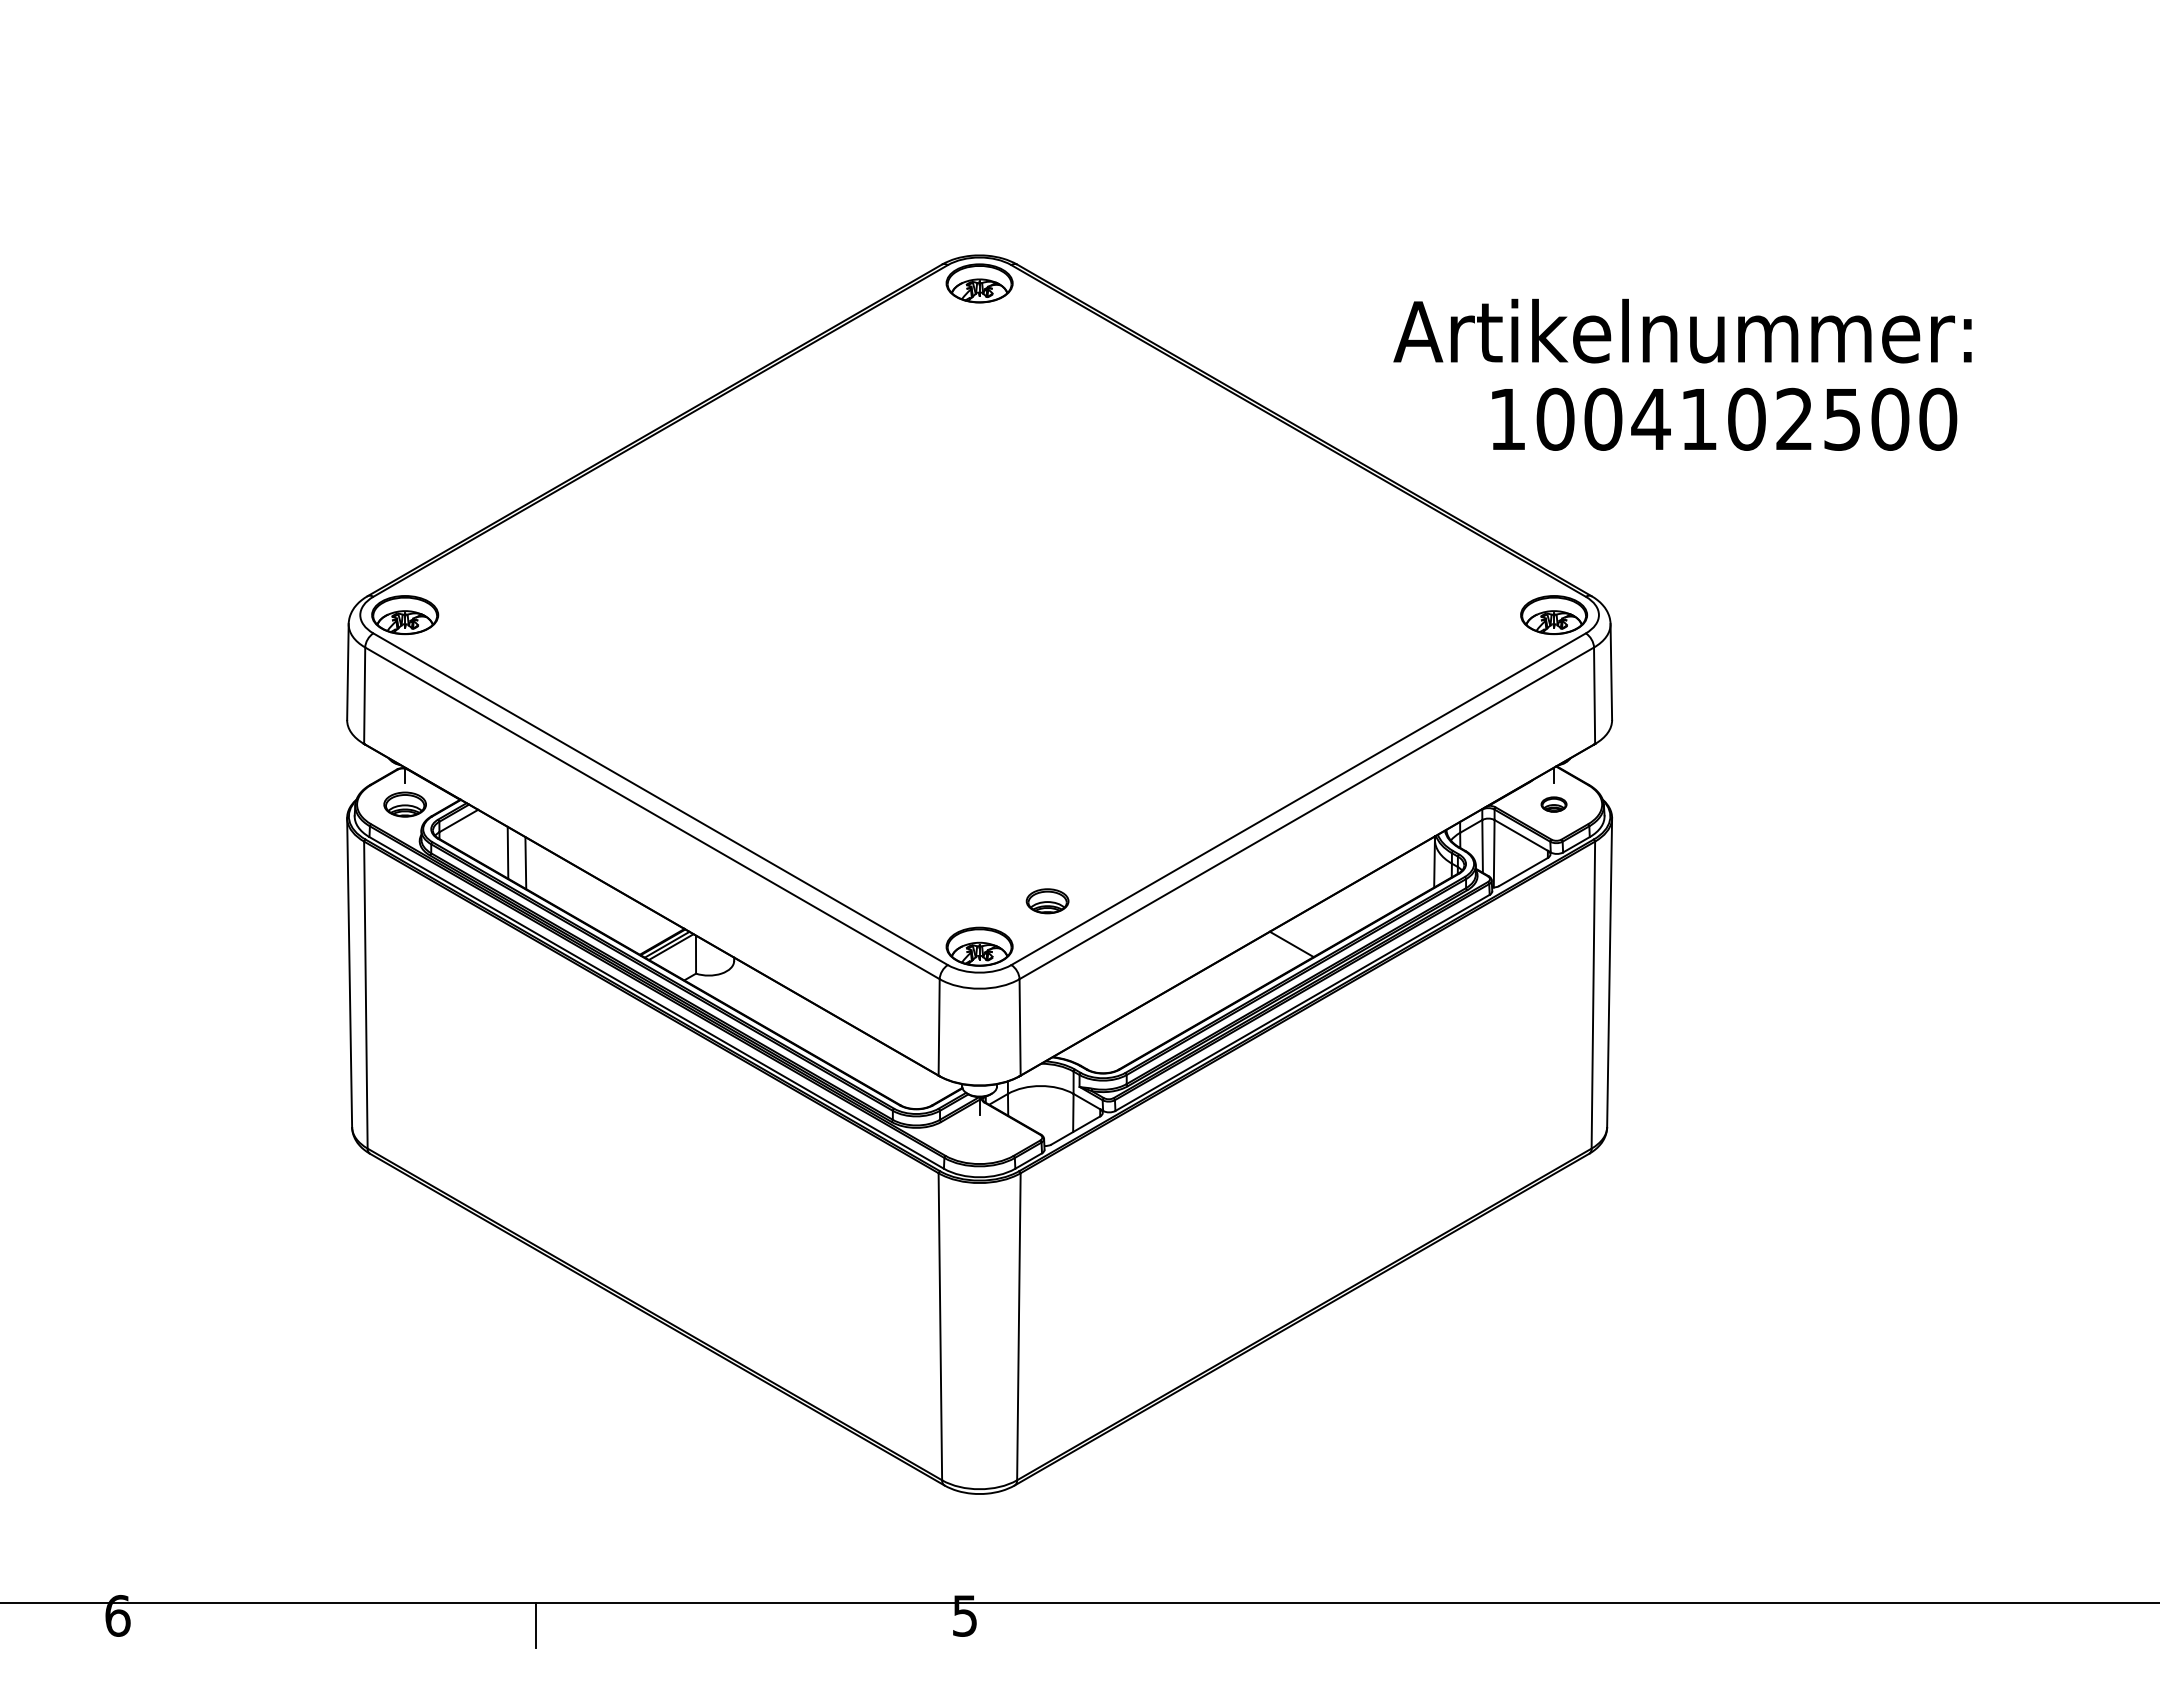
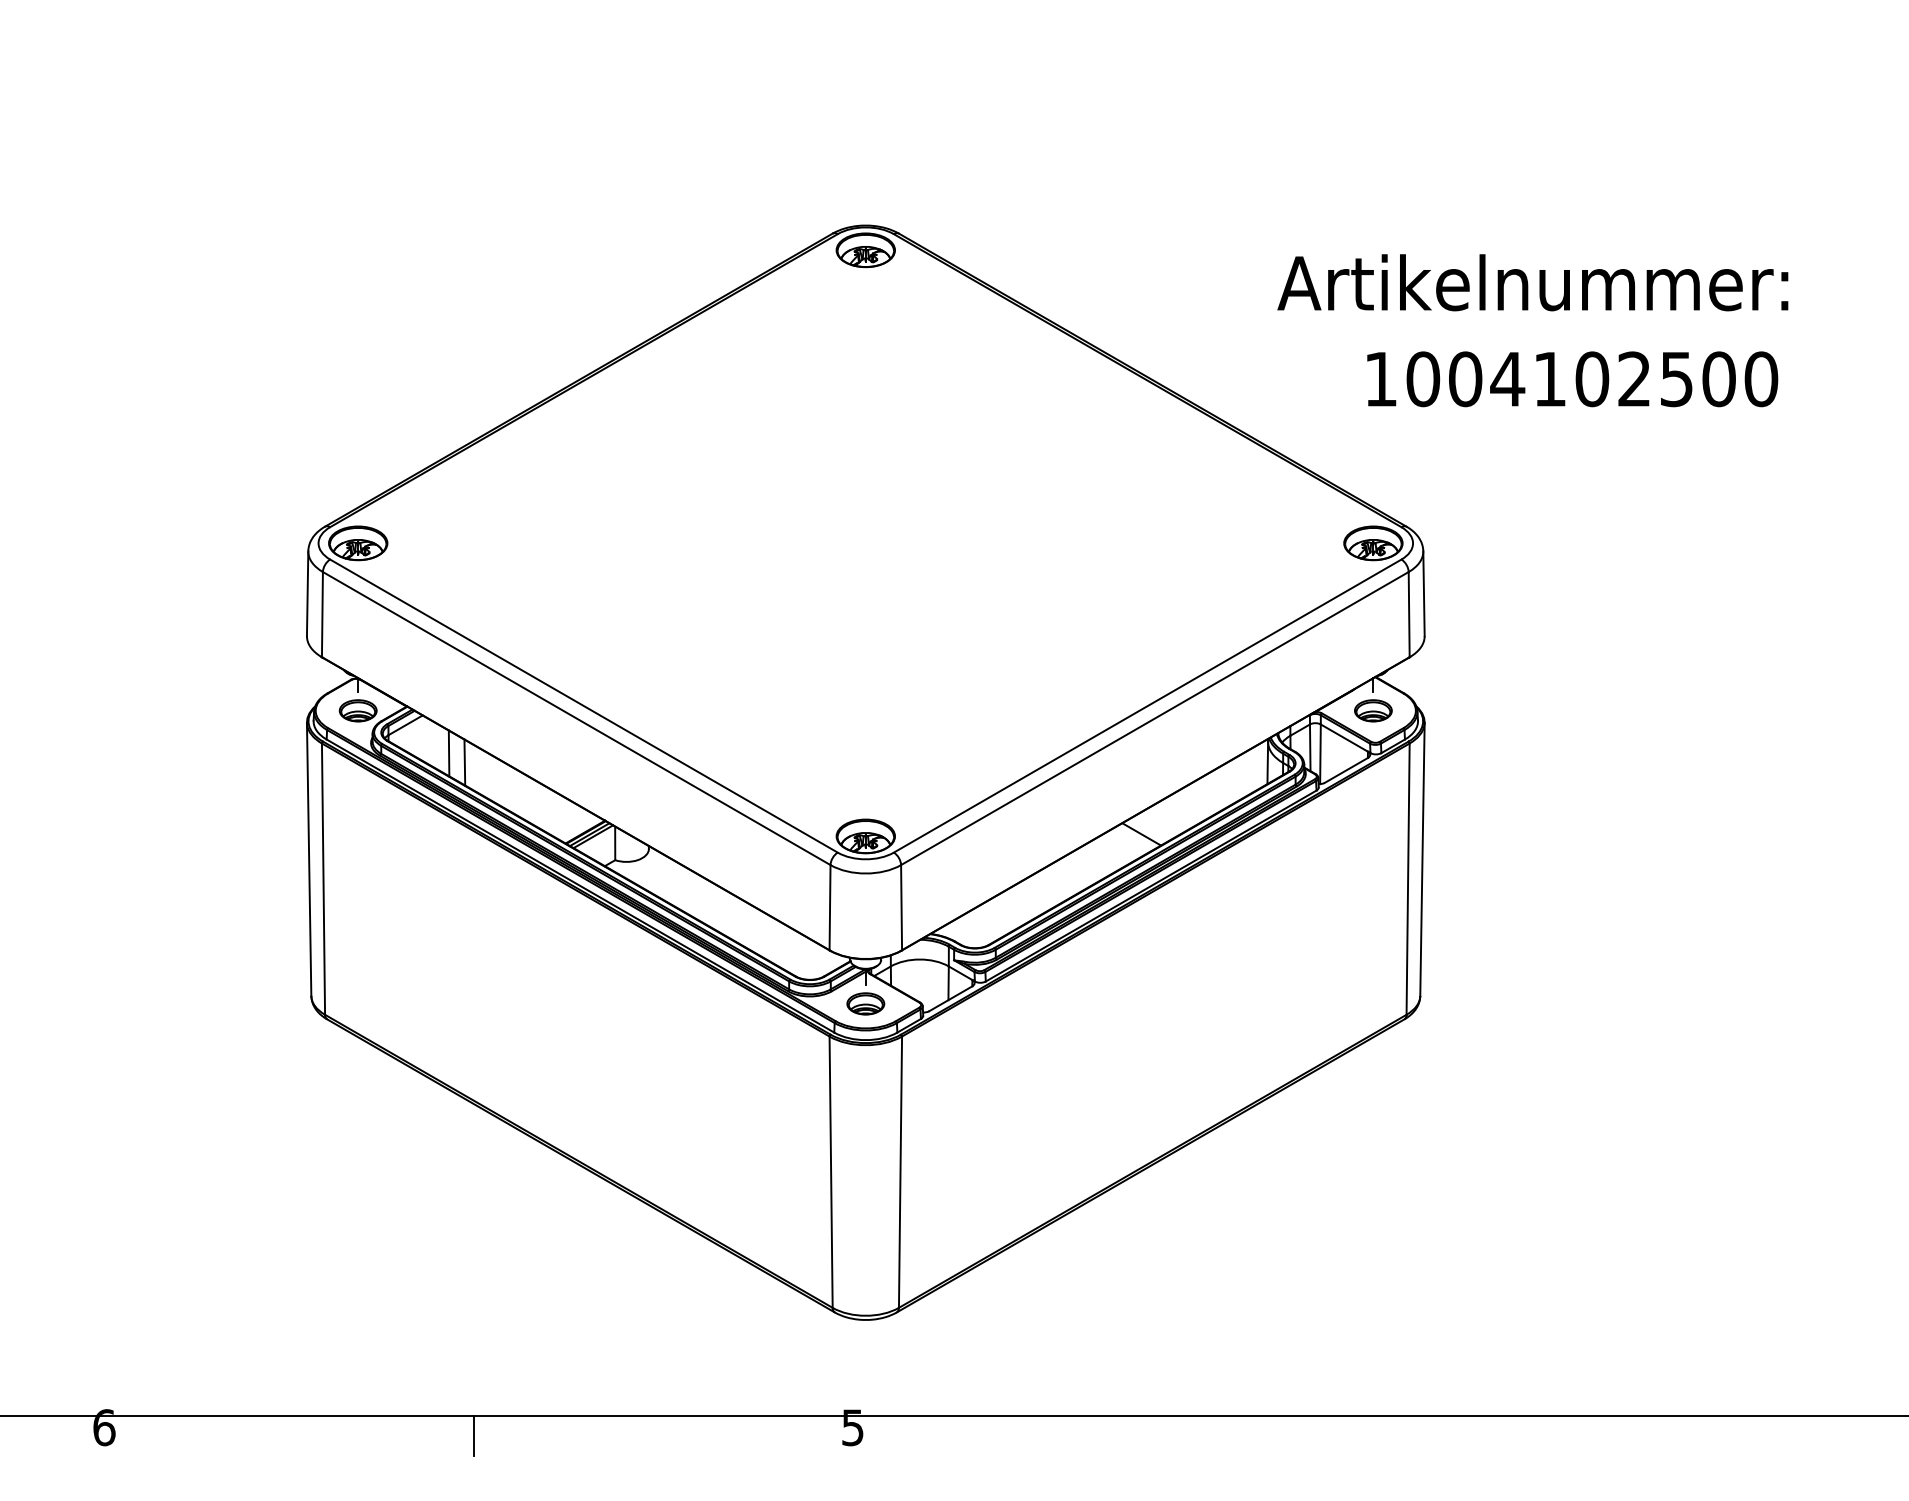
text: (1682, 330) -> (1532, 282), moved
text: (1724, 418) -> (1572, 378), moved
part: (1553, 804) -> (1372, 710), size x1.67
part: (1047, 901) -> (865, 1004), moved

